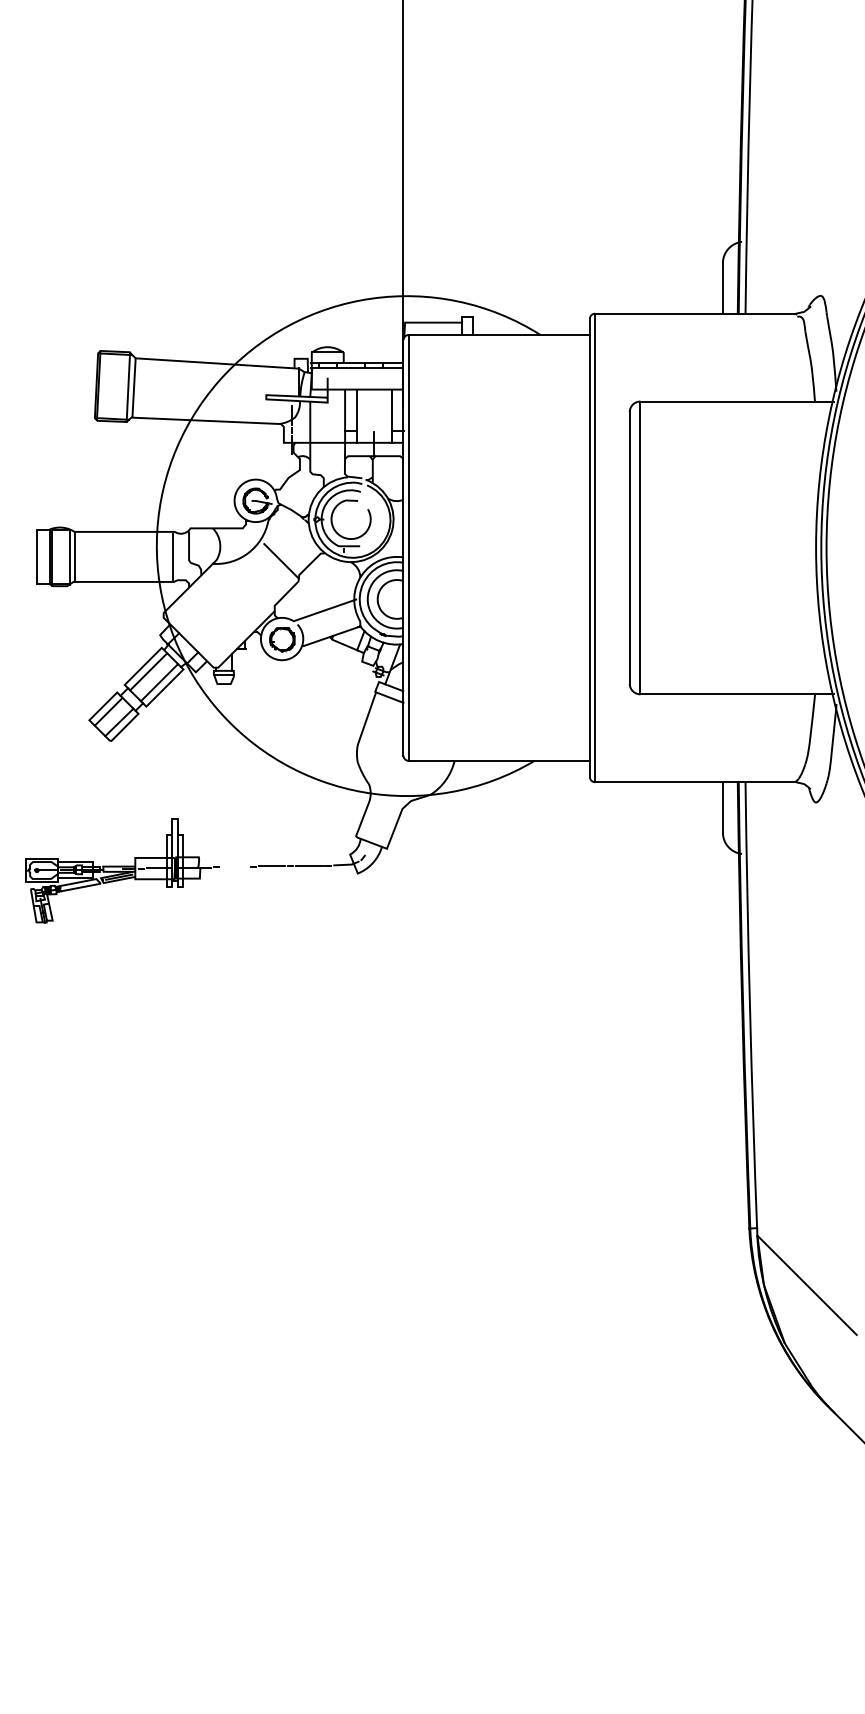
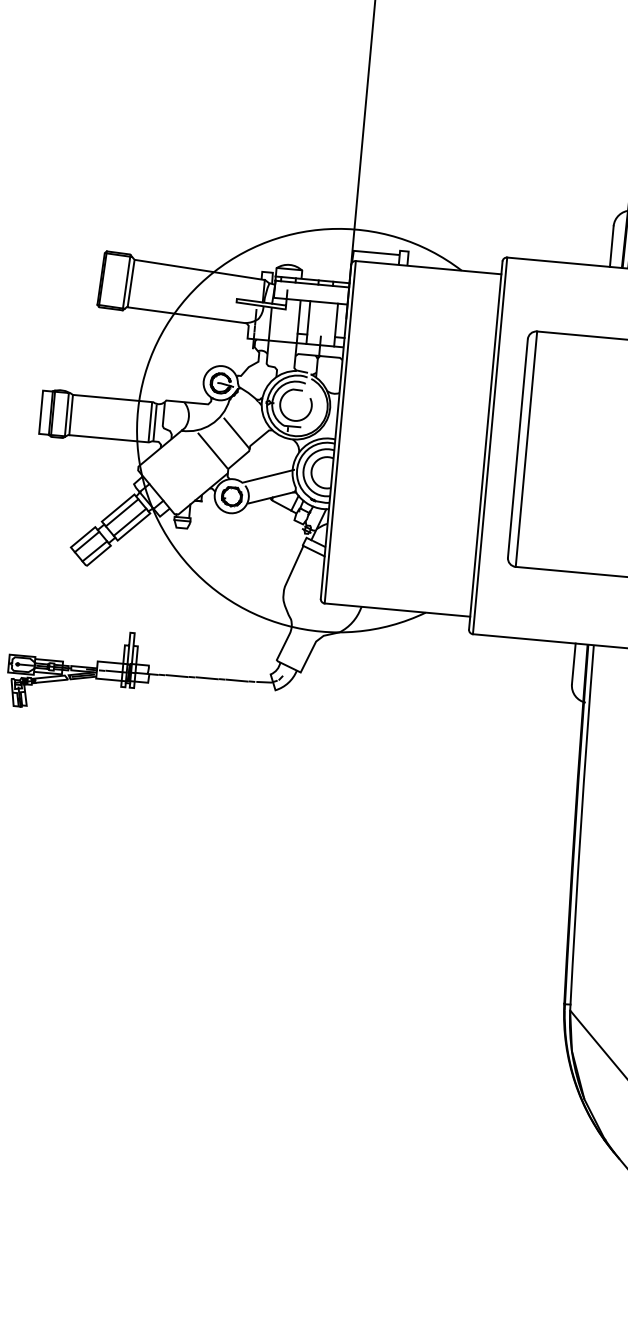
line: (179, 557) -> (155, 423), added
line: (253, 584) -> (212, 450), added
line: (234, 867) -> (176, 676), added

